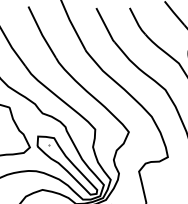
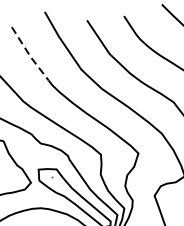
line: (41, 33) -> (29, 55), solid -> dashed

